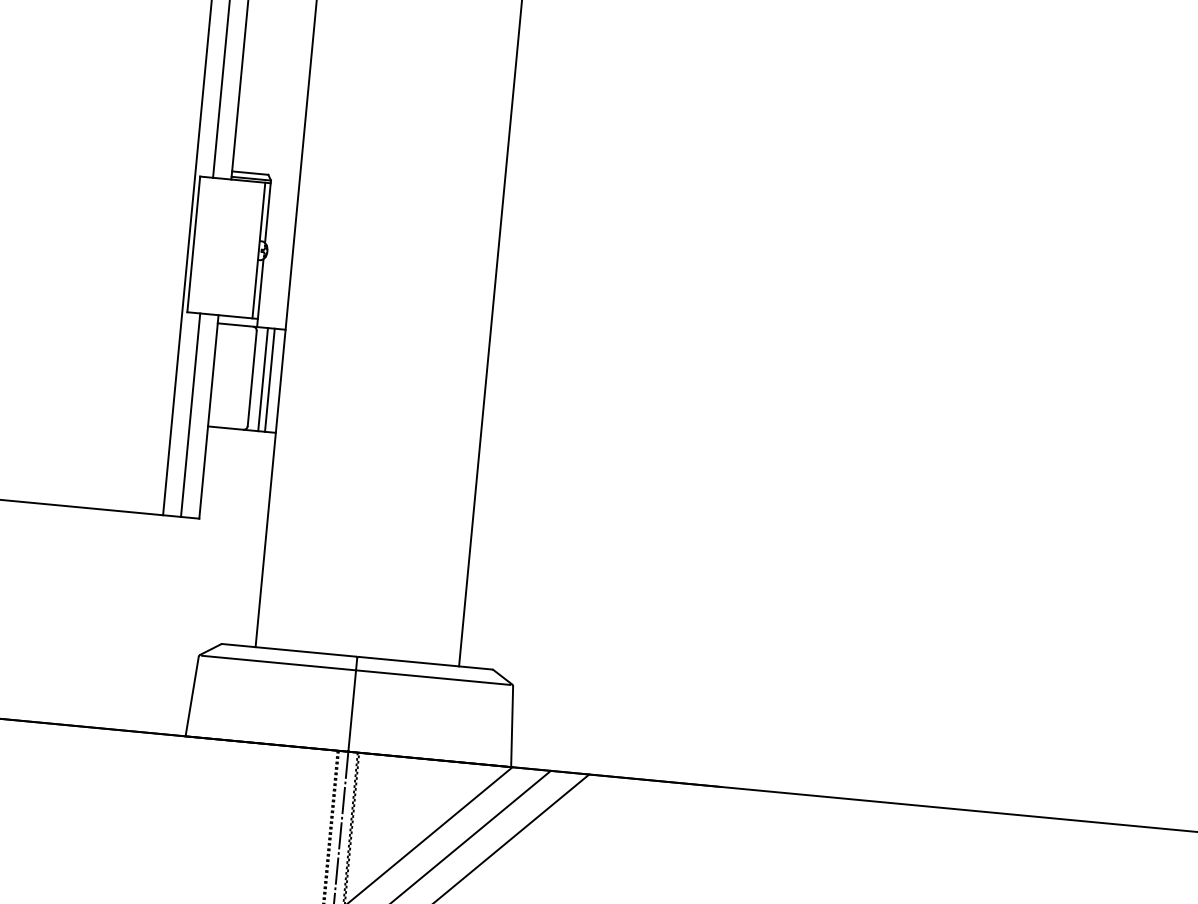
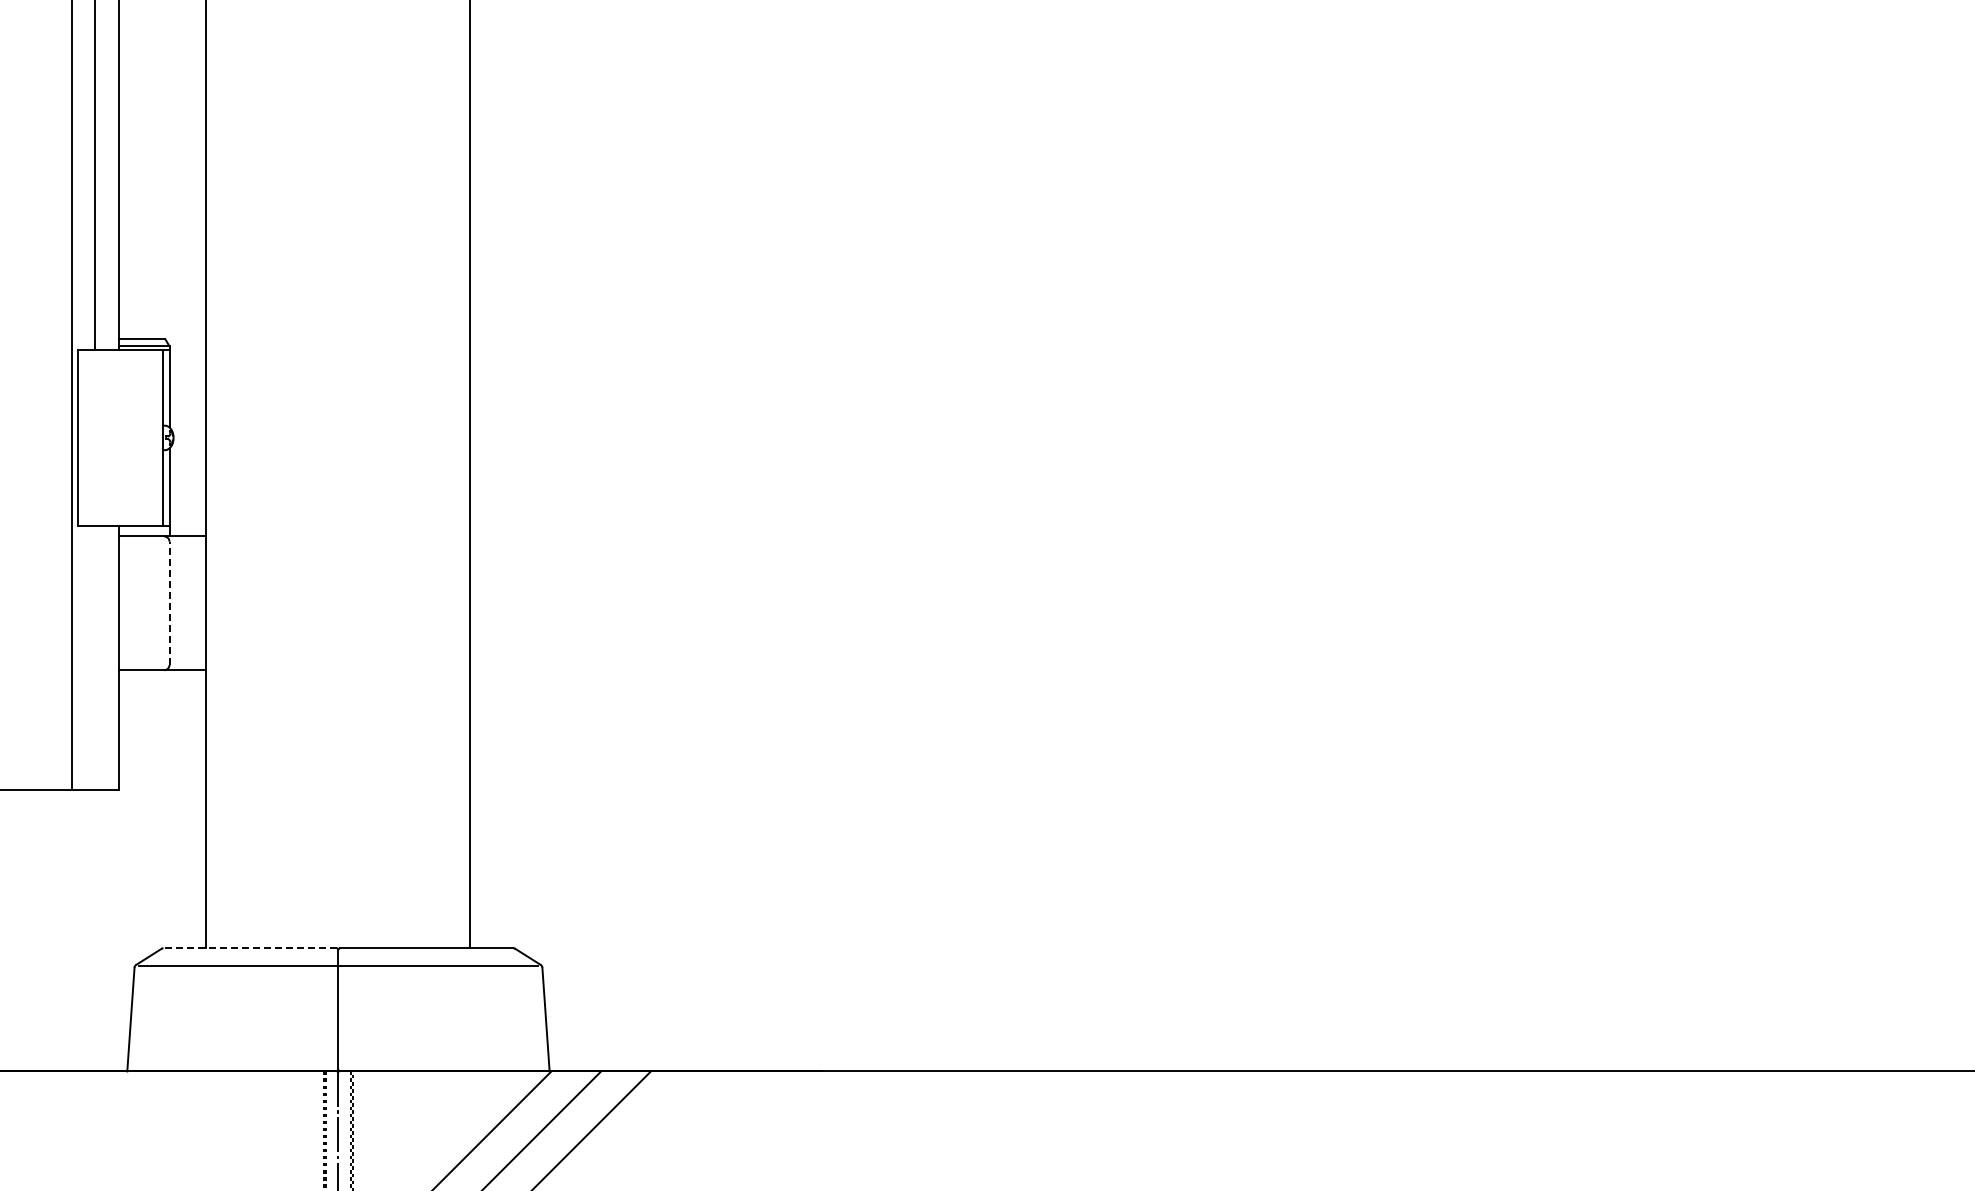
line: (252, 378) -> (169, 603), solid -> dashed
line: (263, 379) -> (183, 603), removed
line: (269, 380) -> (192, 603), removed
line: (190, 414) -> (94, 657), removed
line: (289, 650) -> (250, 948), solid -> dashed

